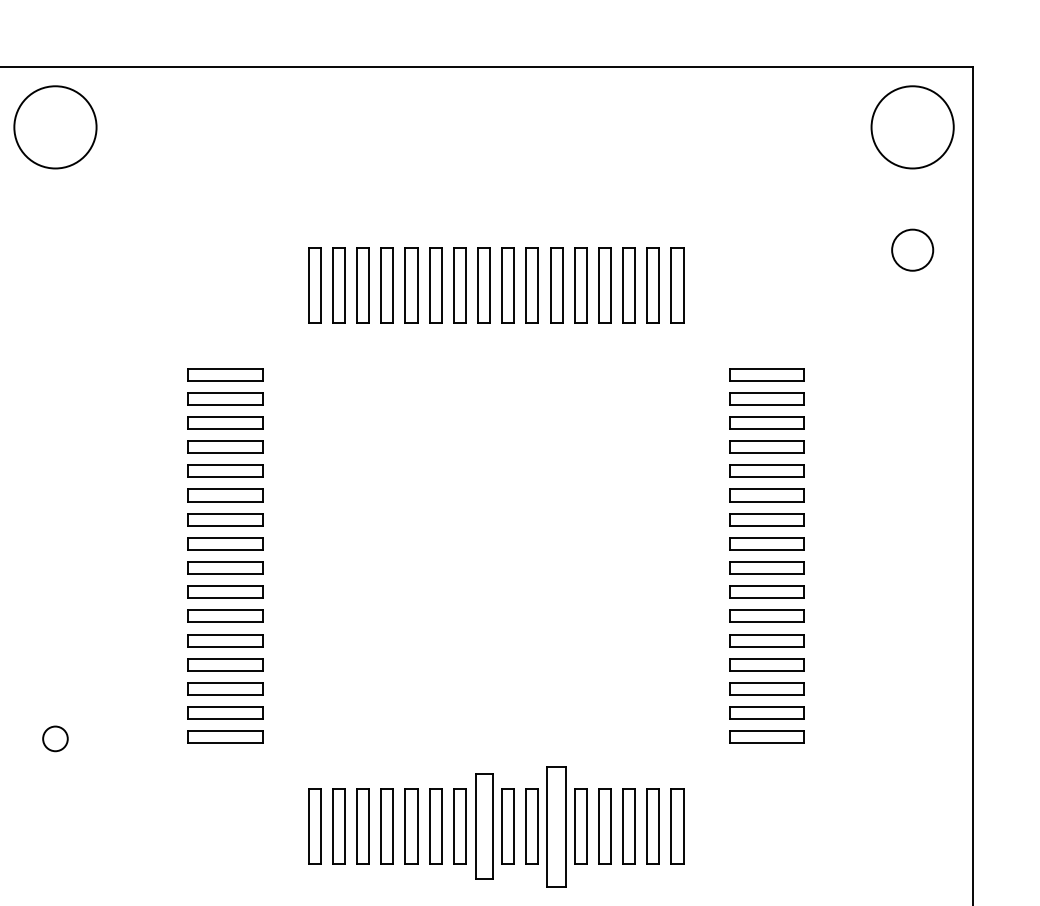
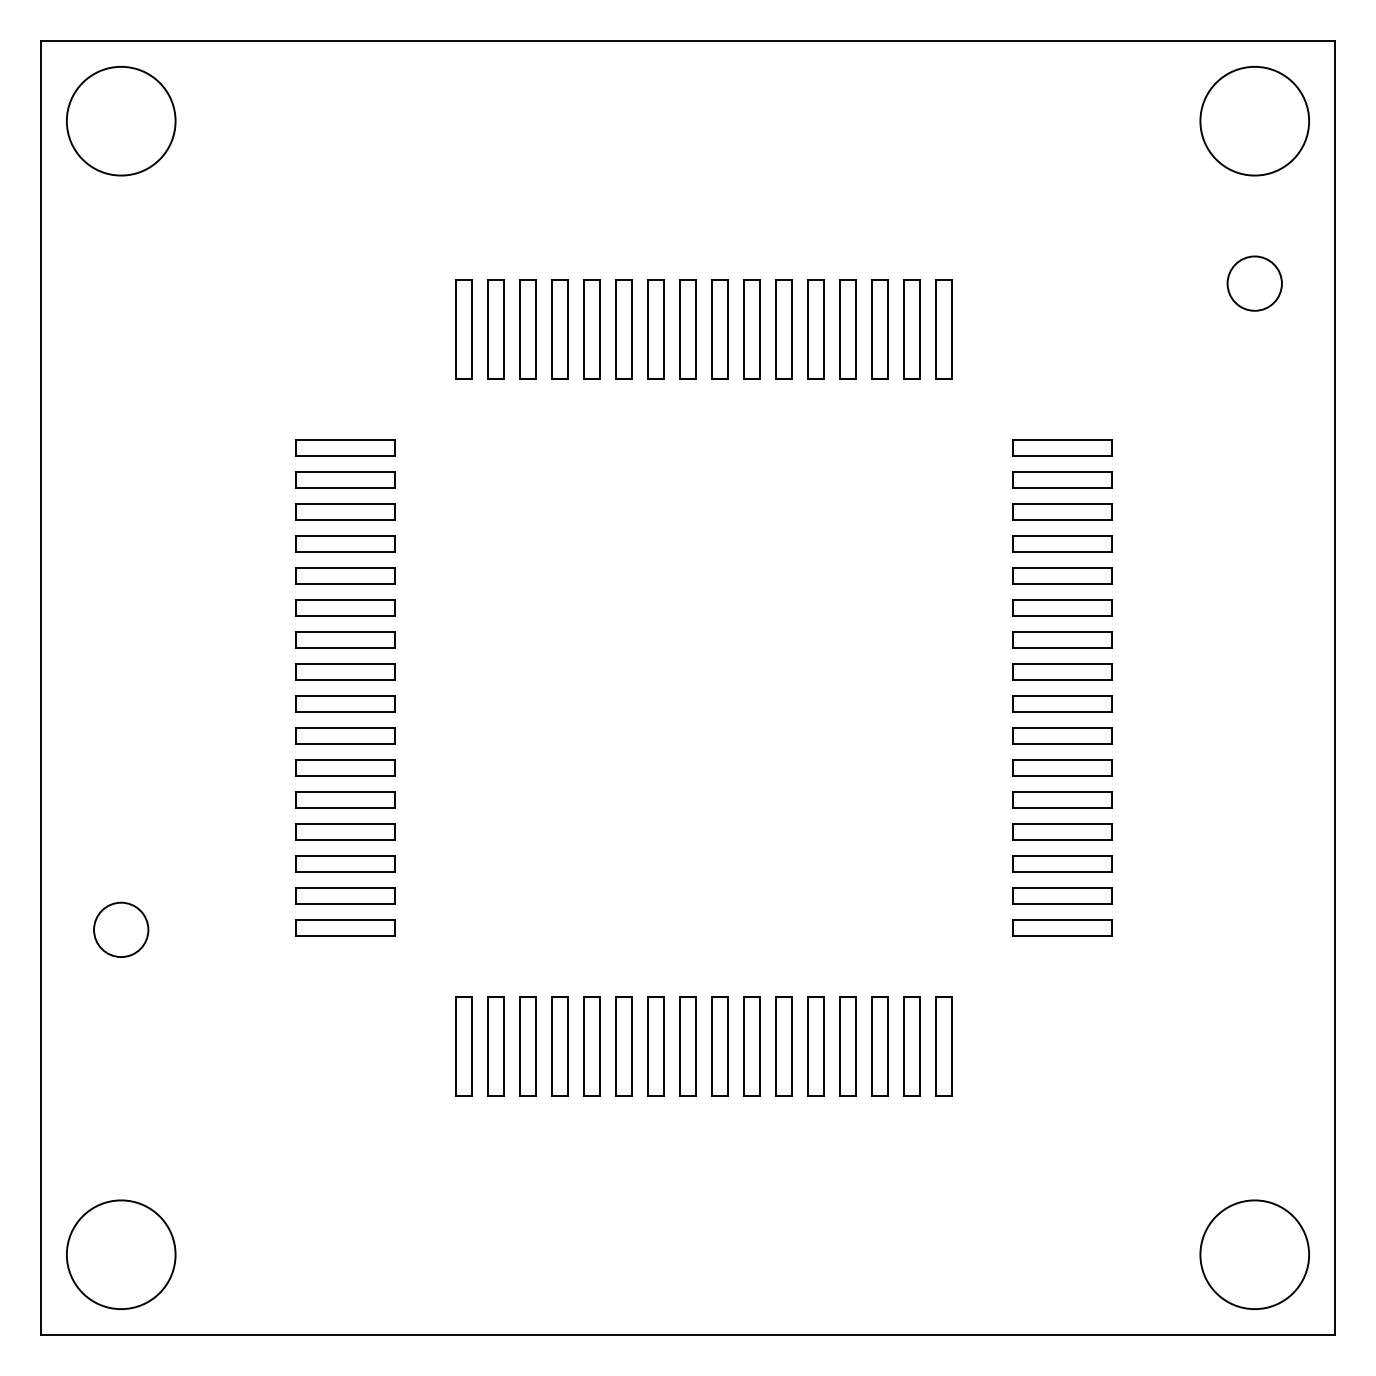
circle: (55, 738) -> (121, 929), size x1.67
part: (483, 827) -> (687, 1046), size x0.71
part: (556, 827) -> (783, 1046), size x0.62

